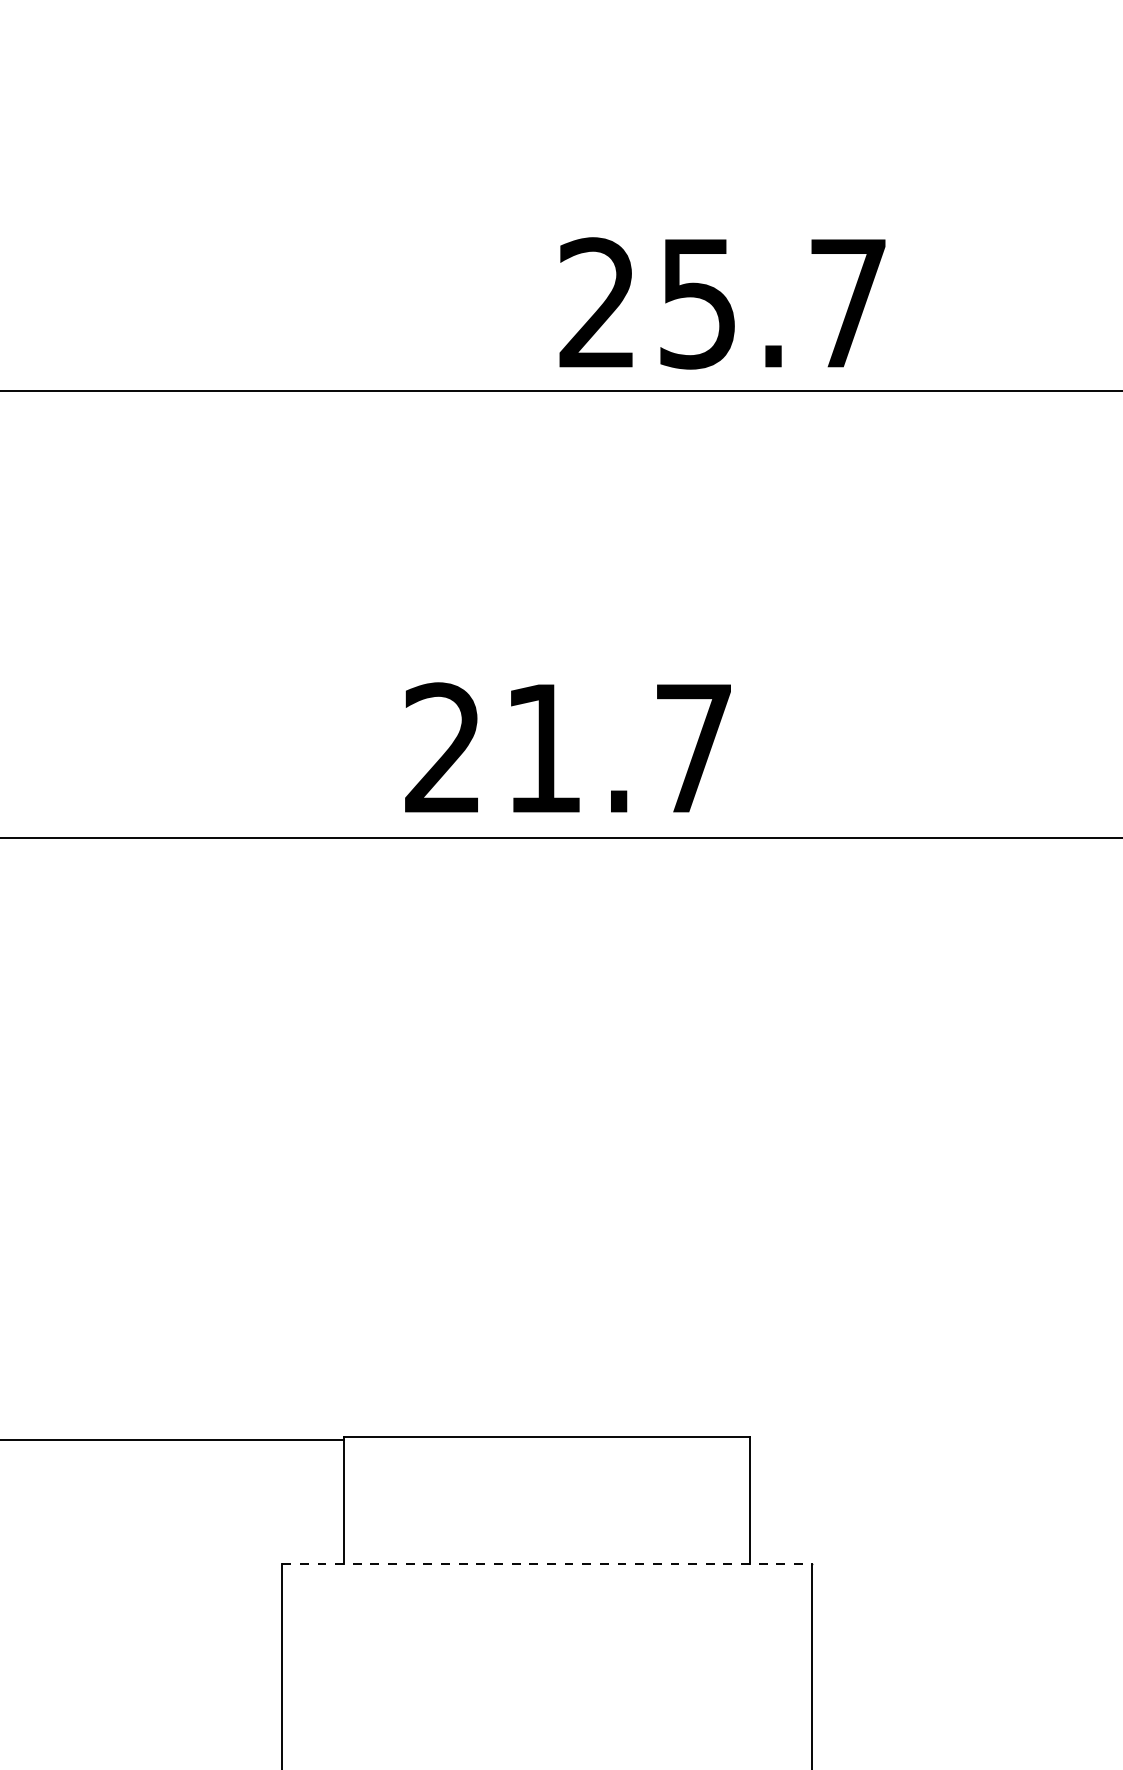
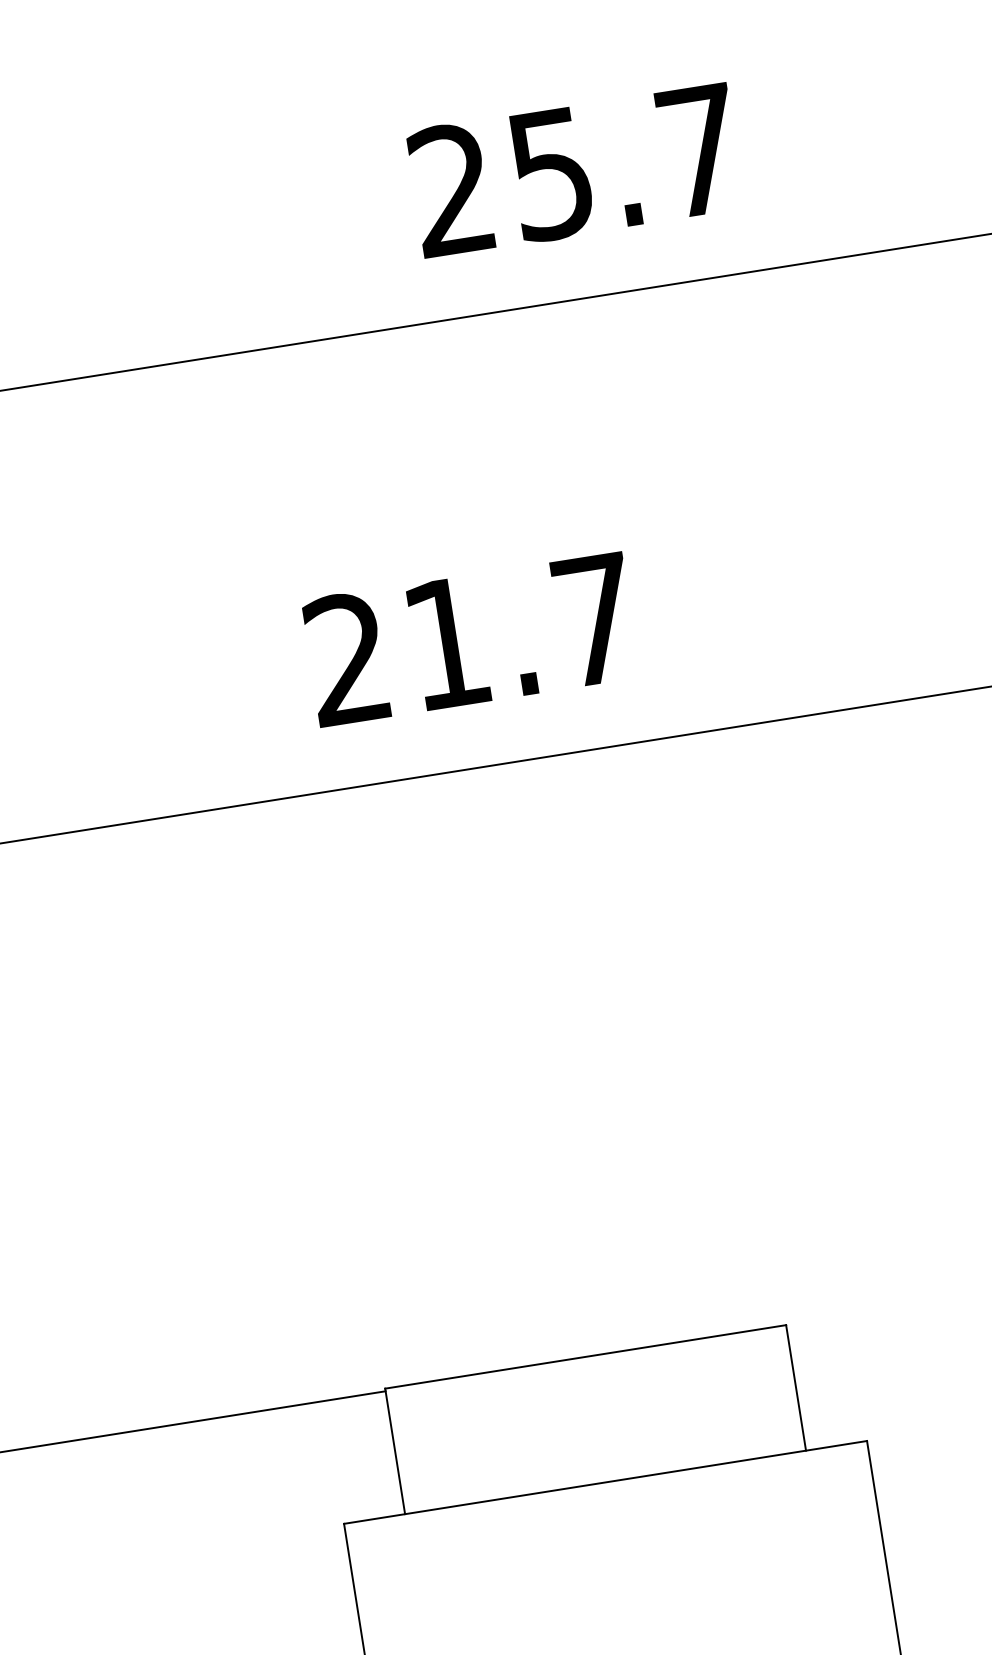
text: (722, 303) -> (575, 170), moved
text: (567, 747) -> (470, 638), moved
line: (546, 1563) -> (605, 1482), dashed -> solid

